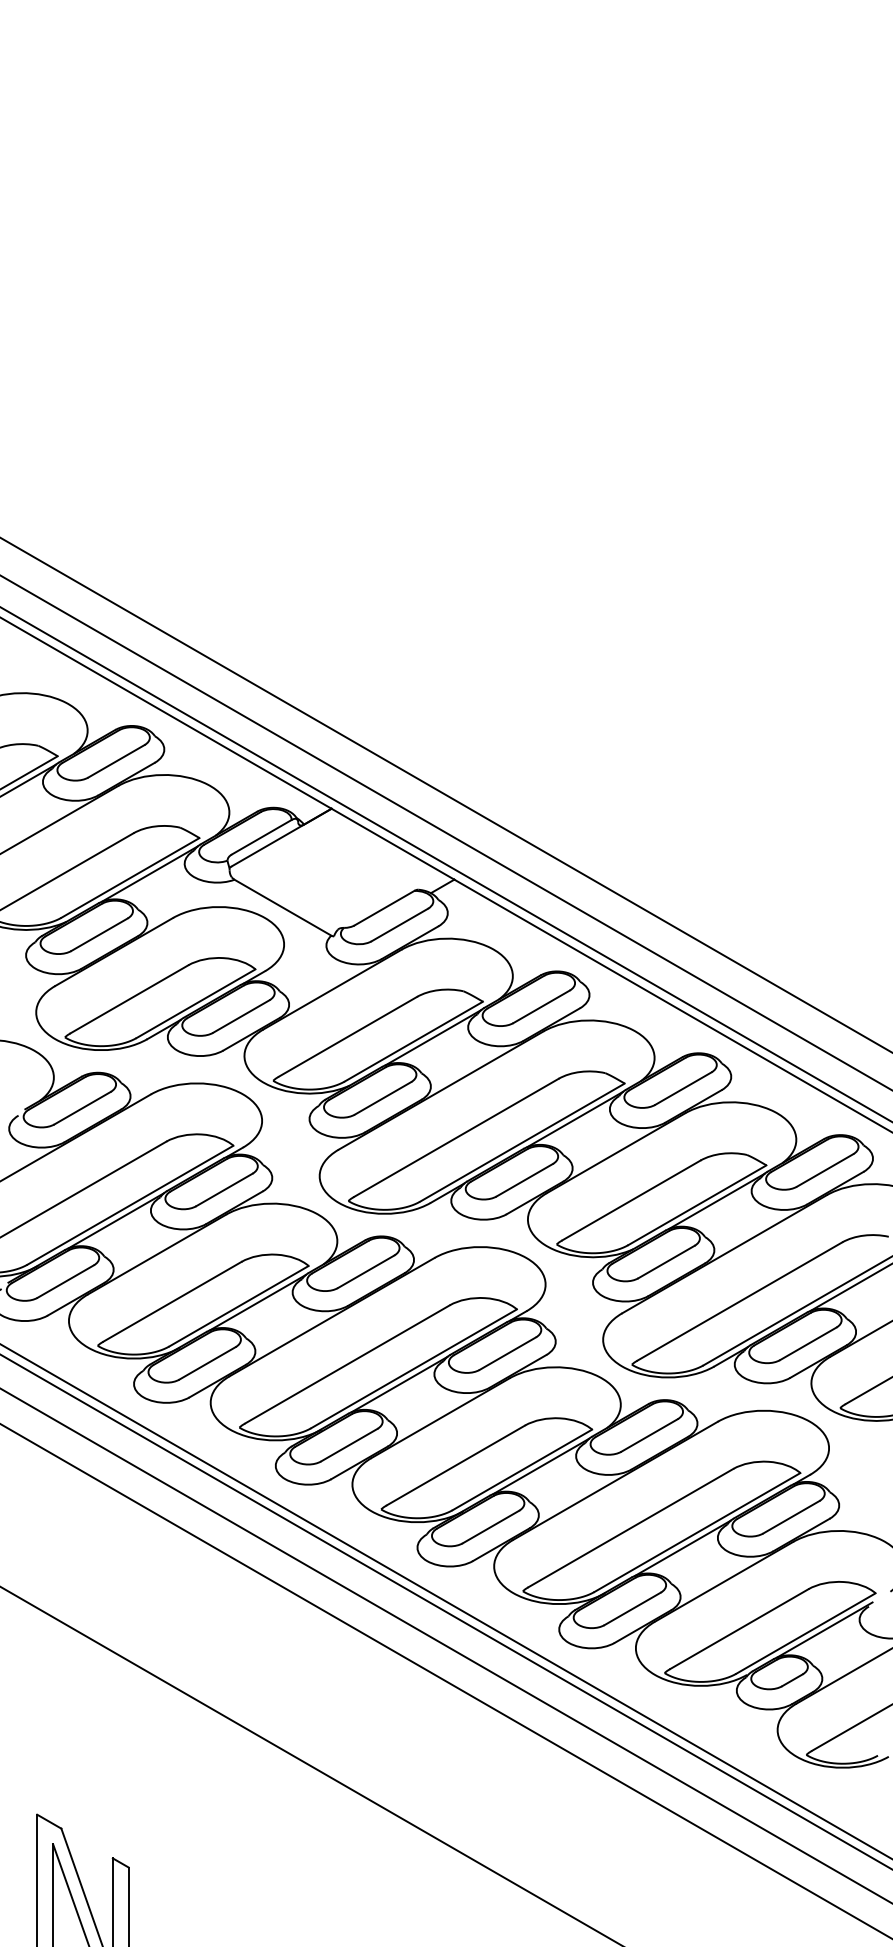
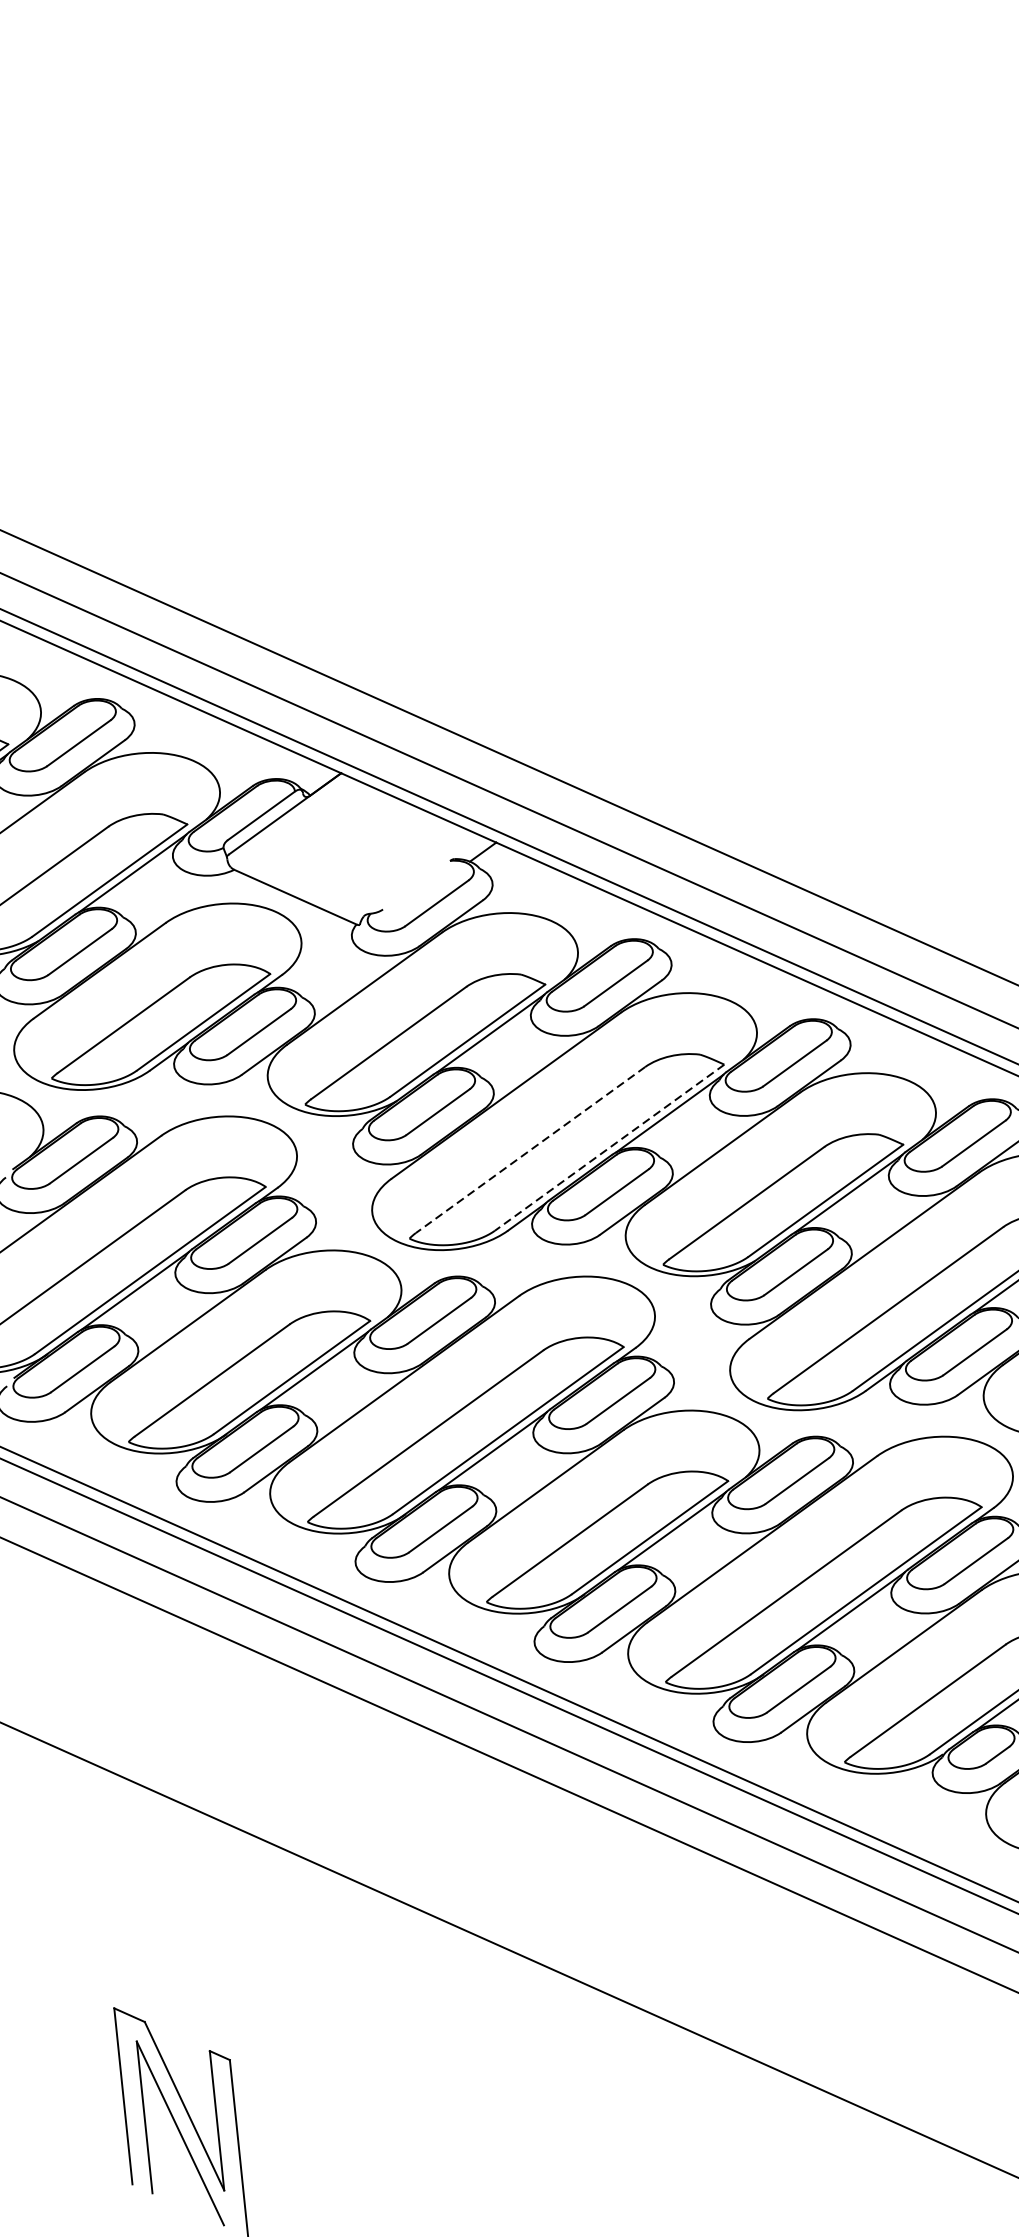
line: (384, 907) -> (416, 884), removed
line: (456, 1138) -> (530, 1150), solid -> dashed
line: (521, 1142) -> (608, 1147), solid -> dashed

